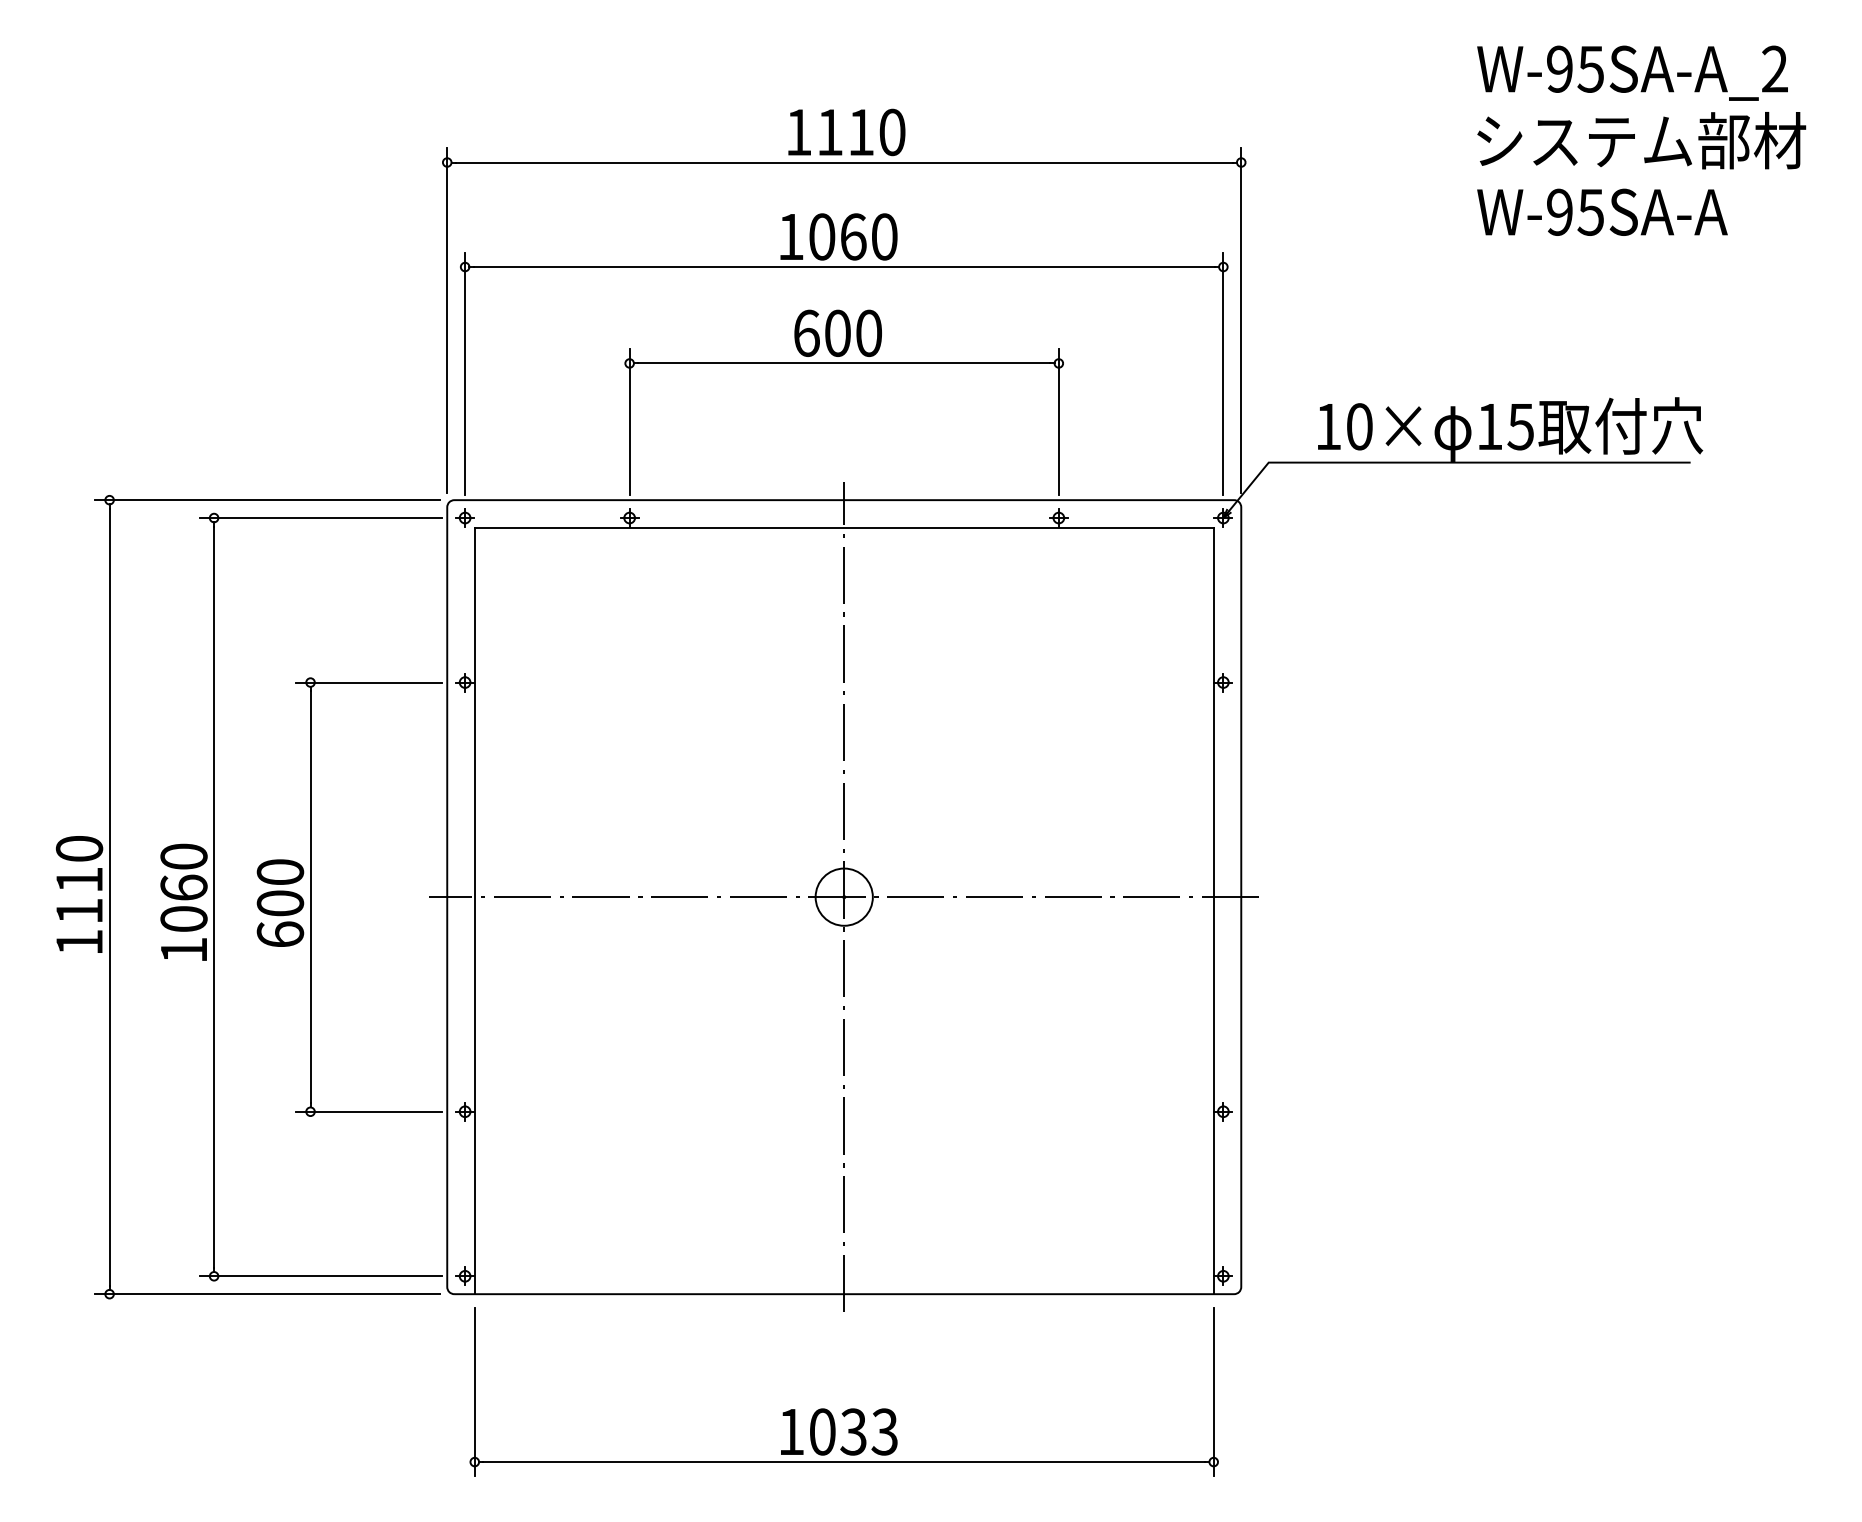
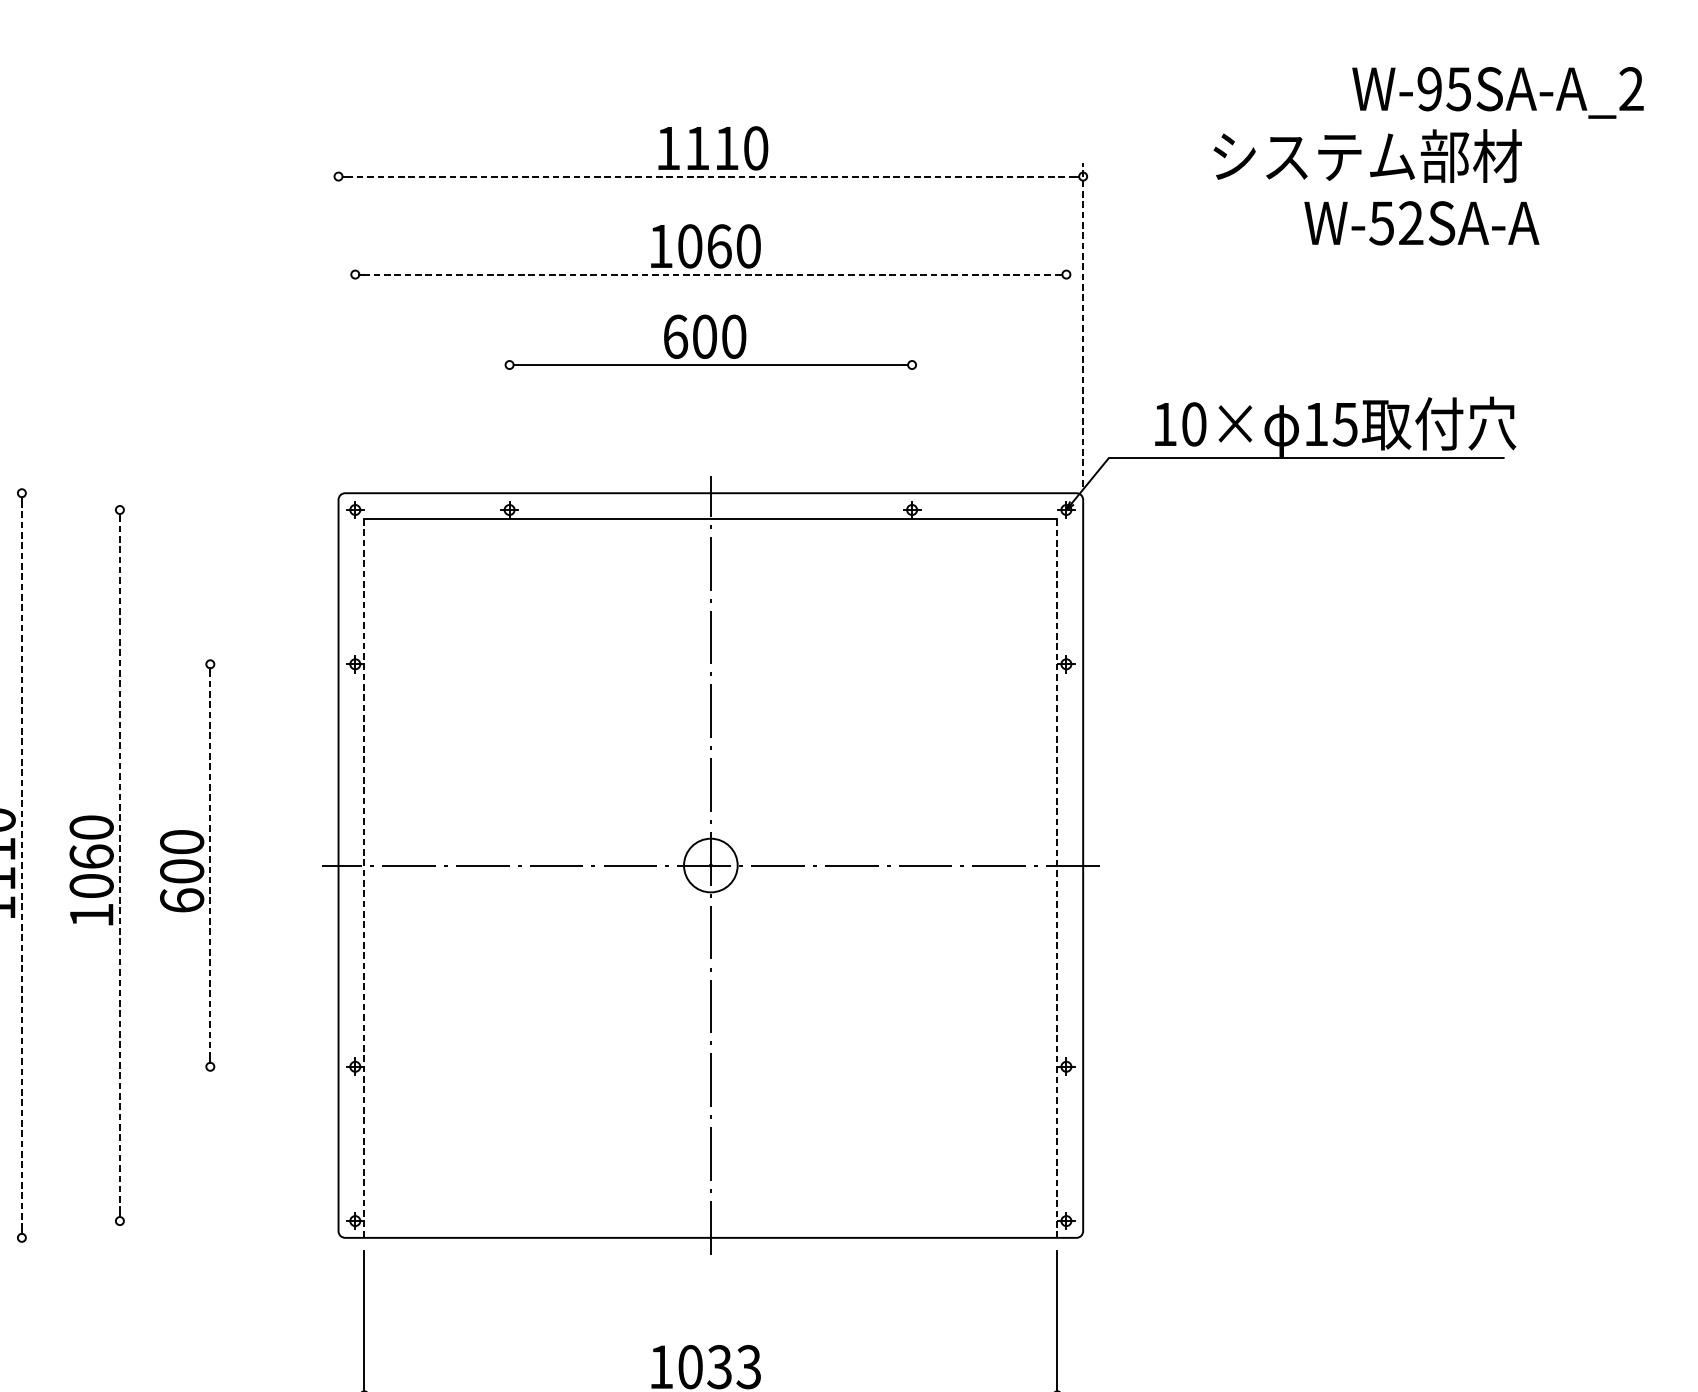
text: (1632, 72) -> (1497, 92), moved
text: (1641, 140) -> (1367, 155), moved
line: (844, 162) -> (711, 176), solid -> dashed
text: (1574, 211) -> (1395, 222), W-95SA-A -> W-52SA-A
line: (844, 267) -> (711, 275), solid -> dashed
line: (447, 320) -> (338, 324), removed
line: (1241, 320) -> (1083, 324), solid -> dashed
line: (465, 373) -> (355, 374), removed
line: (1223, 373) -> (1066, 374), removed
line: (629, 421) -> (509, 419), removed
line: (1058, 421) -> (911, 419), removed
line: (267, 500) -> (169, 493), removed
line: (320, 518) -> (219, 510), removed
line: (368, 682) -> (264, 664), removed
line: (109, 896) -> (21, 864), solid -> dashed
line: (310, 896) -> (210, 864), solid -> dashed
line: (214, 897) -> (120, 865), solid -> dashed
line: (1213, 910) -> (1057, 878), solid -> dashed
line: (474, 911) -> (364, 878), solid -> dashed
line: (368, 1111) -> (264, 1066), removed
line: (320, 1276) -> (219, 1221), removed
line: (267, 1294) -> (169, 1238), removed

